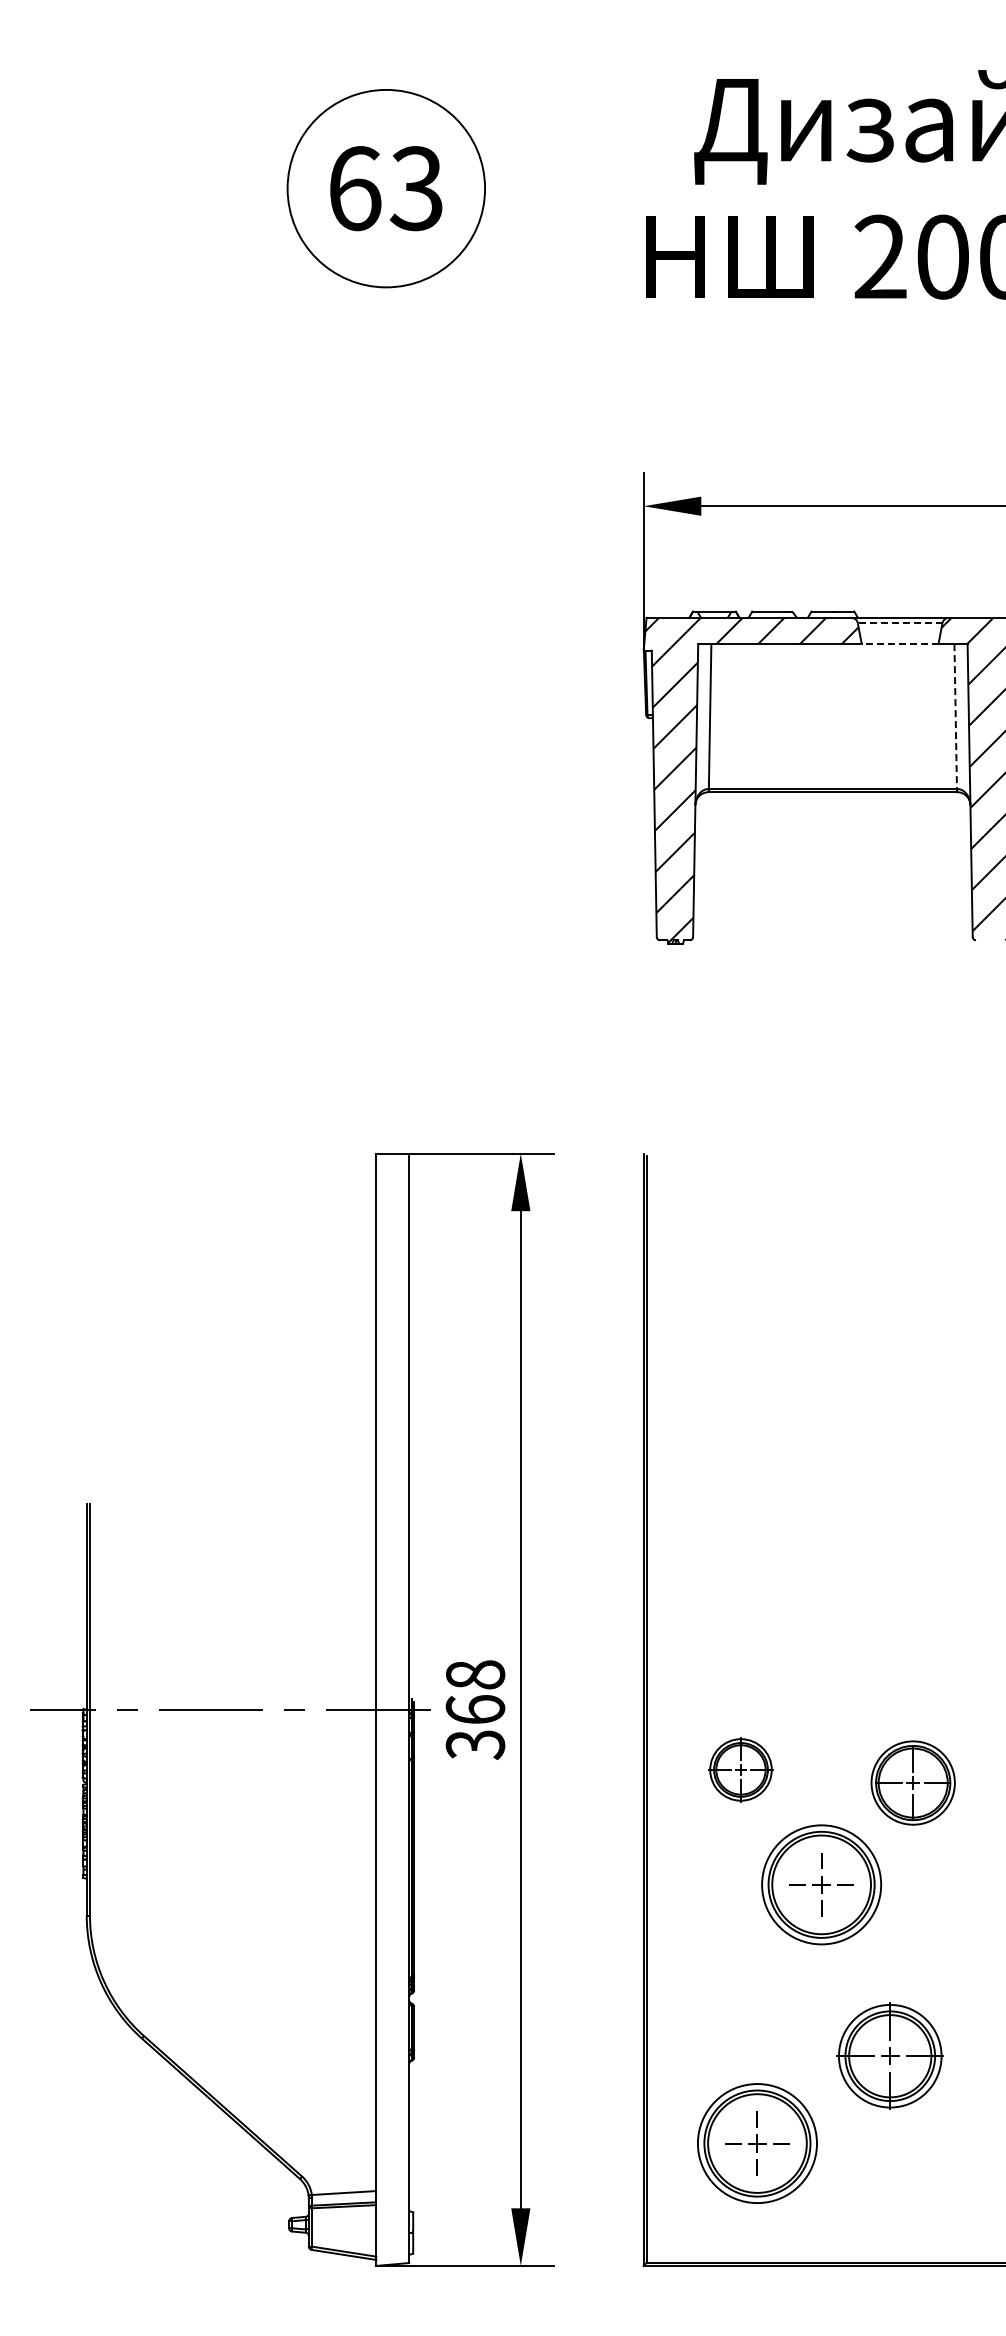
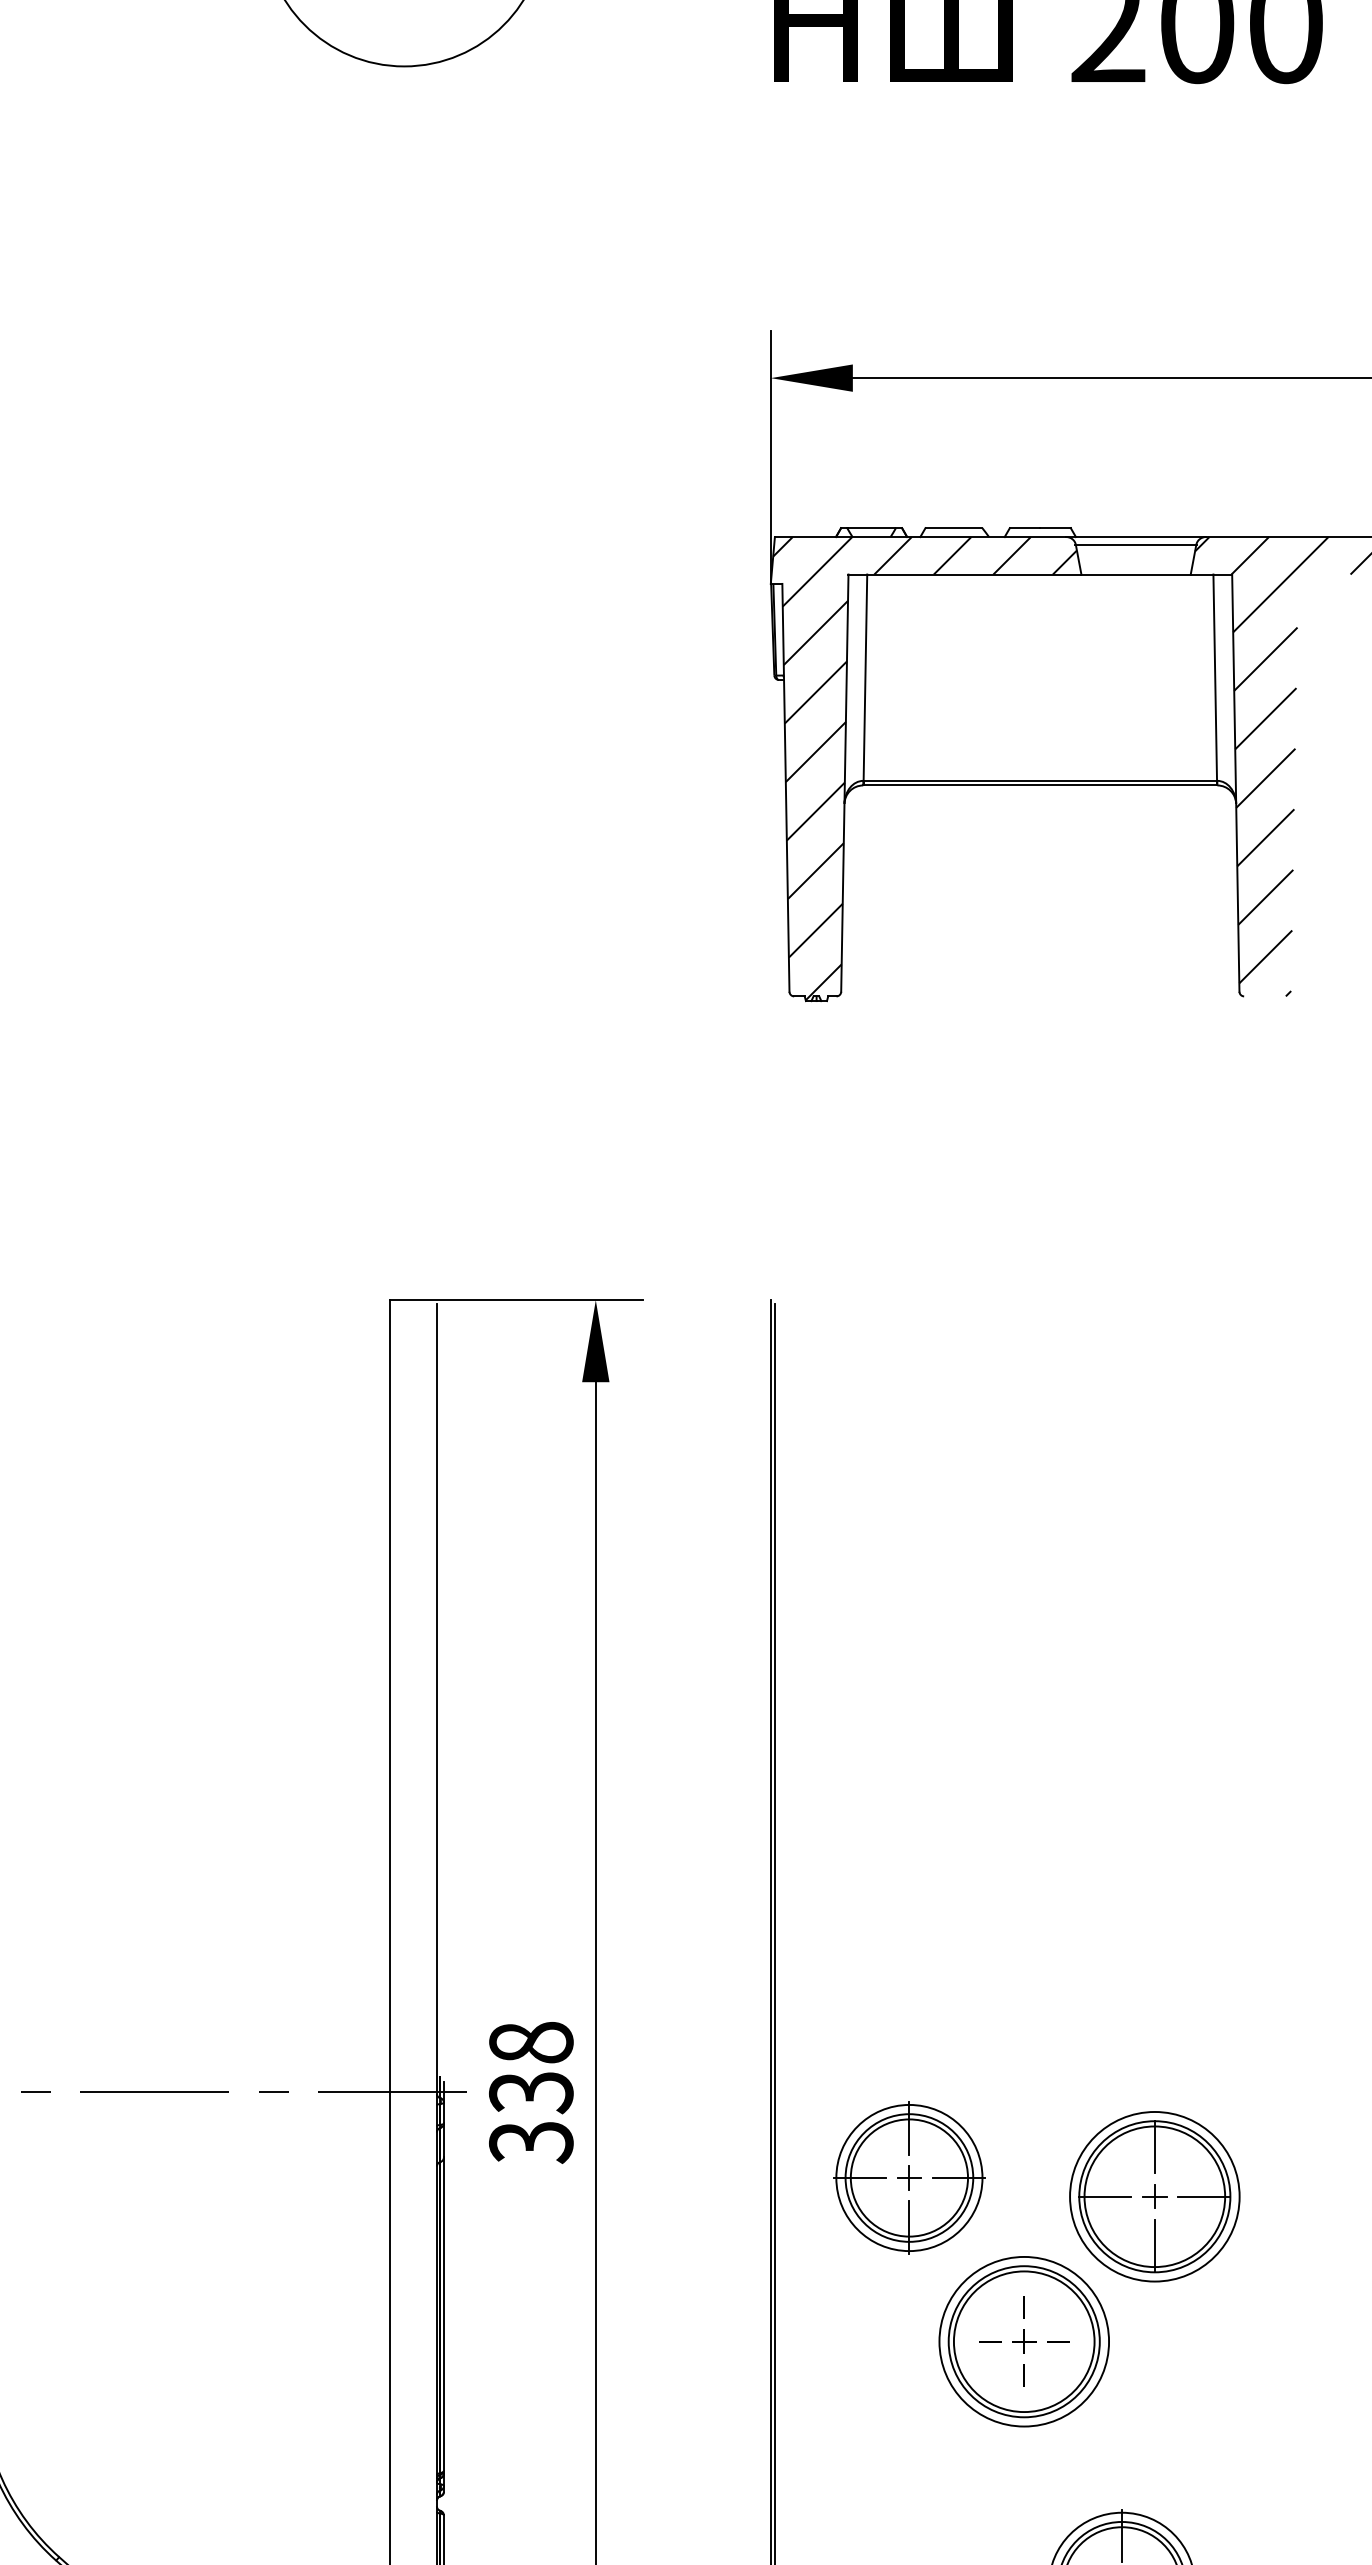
line: (900, 623) -> (1136, 545), dashed -> solid
line: (899, 644) -> (1135, 575), dashed -> solid
line: (955, 717) -> (1214, 679), dashed -> solid
text: (475, 1710) -> (531, 2093), 368 -> 338
part: (740, 1769) -> (908, 2177), size x1.67
part: (912, 1782) -> (1153, 2195), size x1.43

